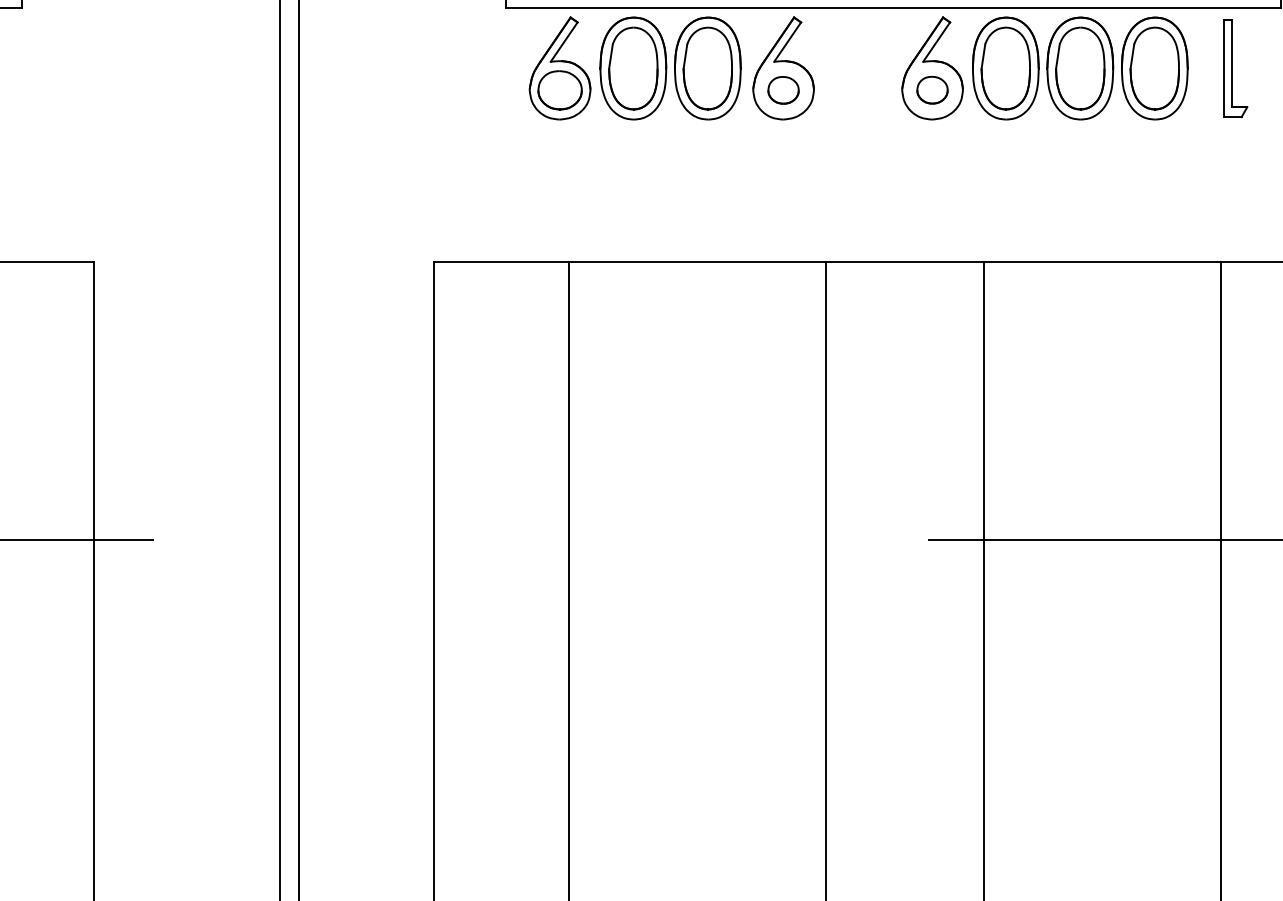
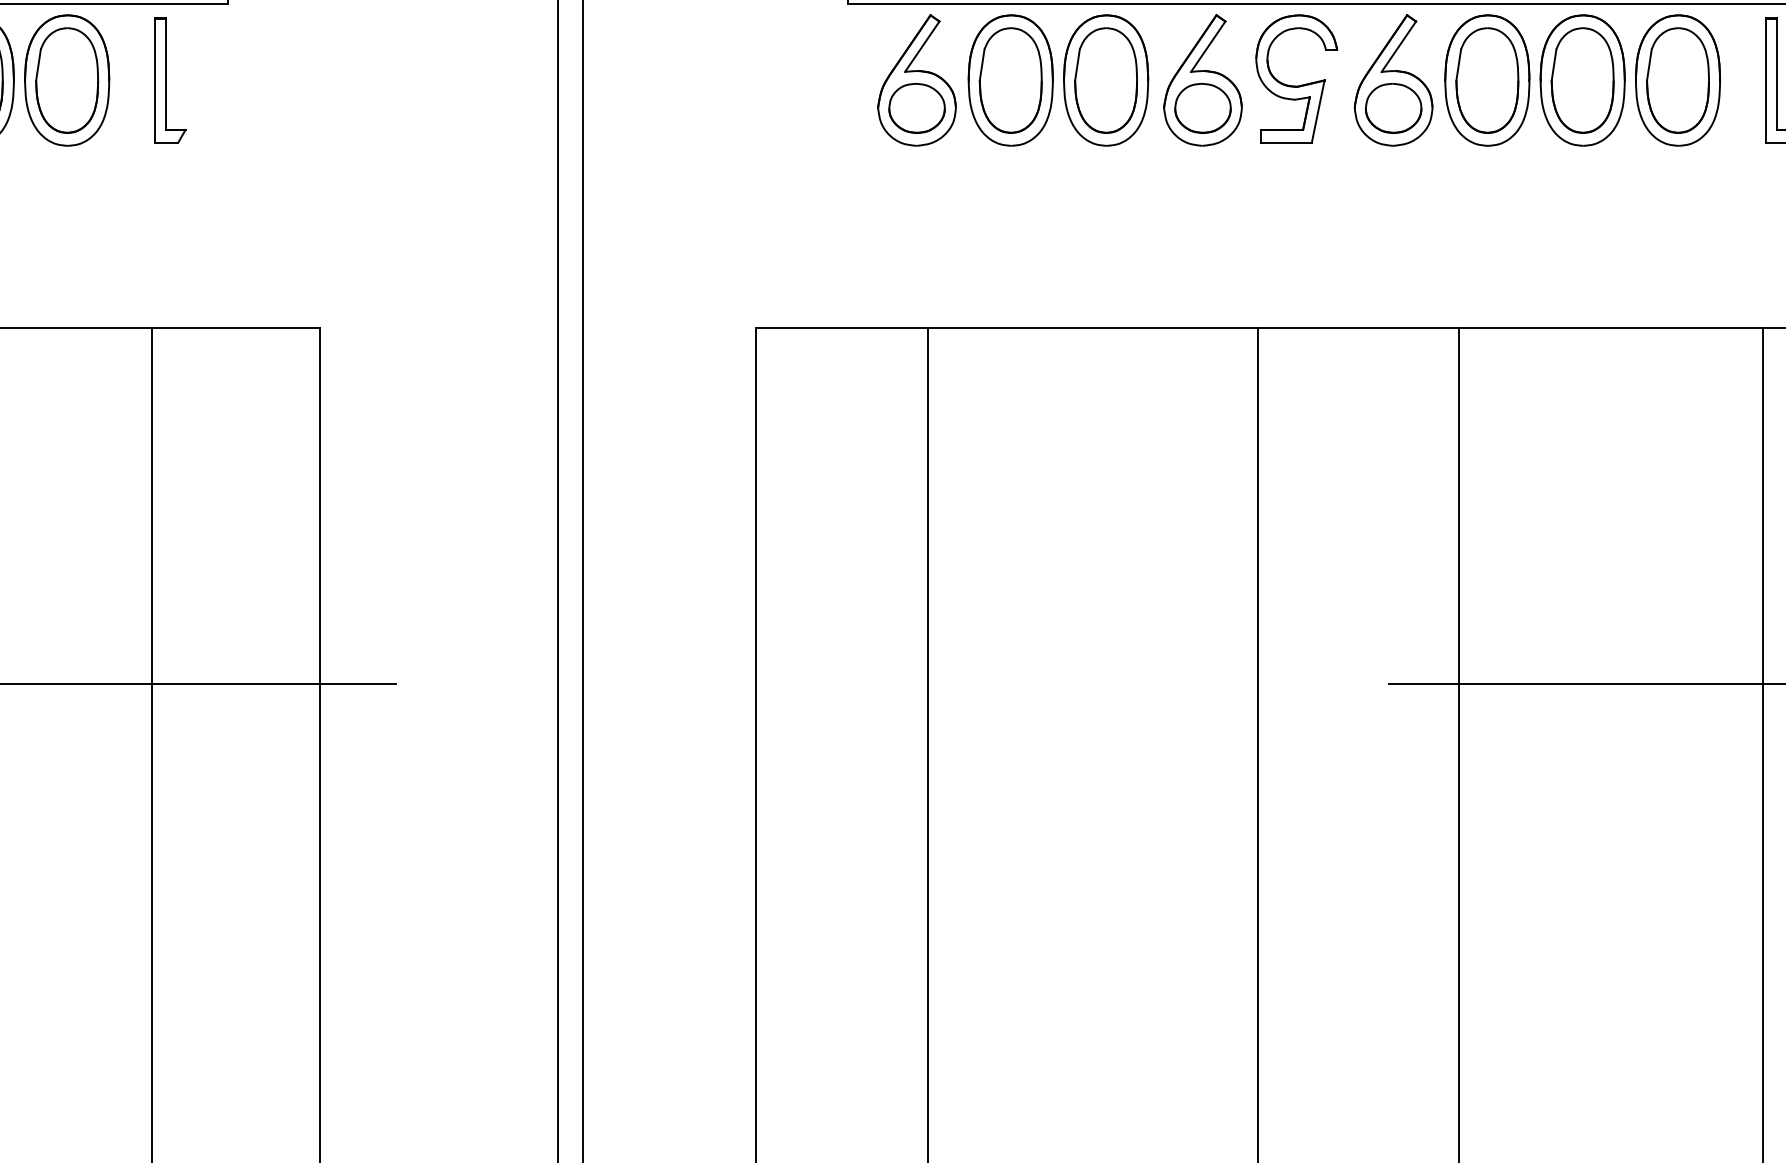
part: (856, 72) -> (1296, 85), added
part: (932, 89) -> (1393, 107), size x1.43
part: (783, 90) -> (1202, 108), size x1.43

